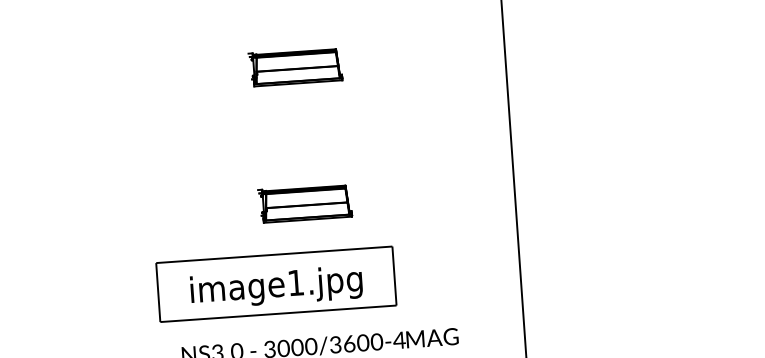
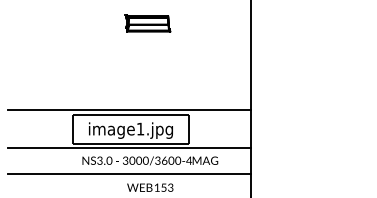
part: (304, 203) -> (147, 90), removed
line: (270, 244) -> (129, 109), added
line: (276, 321) -> (129, 147), added

